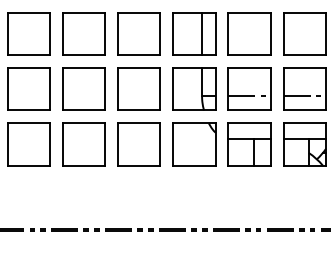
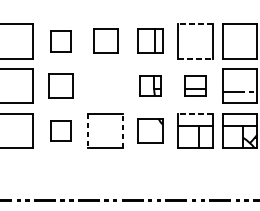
line: (249, 12) -> (195, 23), solid -> dashed
part: (83, 33) -> (60, 40), size x0.6
part: (138, 33) -> (105, 40), size x0.7
part: (194, 33) -> (150, 40), size x0.7
line: (250, 55) -> (196, 58), solid -> dashed
part: (83, 88) -> (60, 85), size x0.7
part: (138, 88) -> (105, 85), removed
part: (194, 88) -> (150, 85), size x0.6
part: (249, 88) -> (195, 85), size x0.6
line: (249, 123) -> (195, 113), solid -> dashed
line: (160, 143) -> (122, 130), solid -> dashed
part: (83, 144) -> (60, 131), size x0.6
line: (118, 144) -> (88, 131), solid -> dashed
part: (194, 144) -> (150, 131), size x0.7

